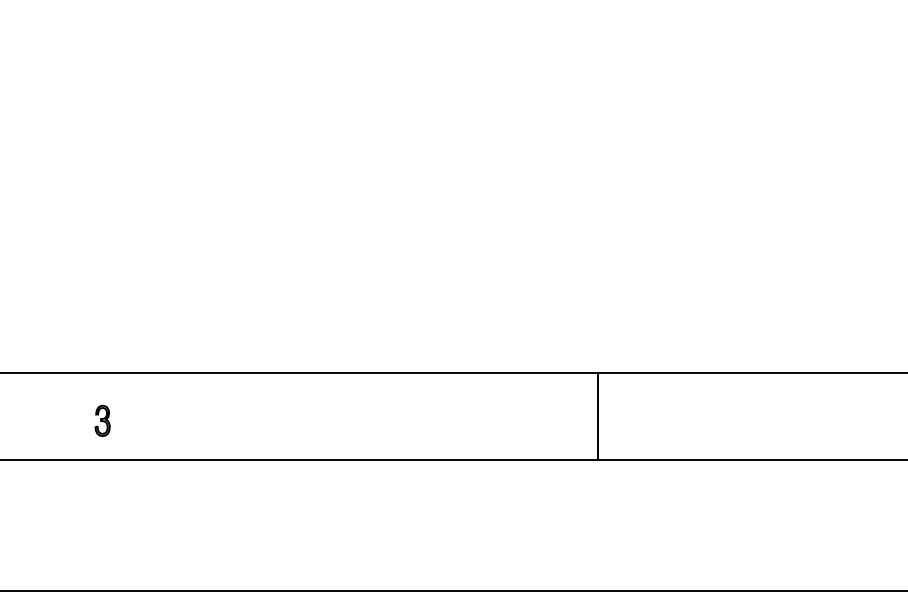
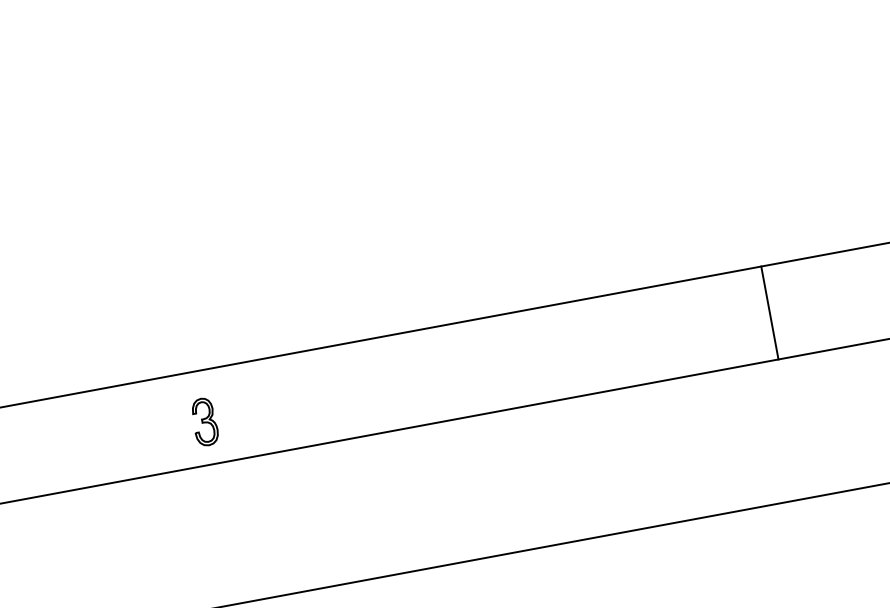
line: (597, 416) -> (769, 312), moved
part: (102, 420) -> (204, 421), size x1.43

